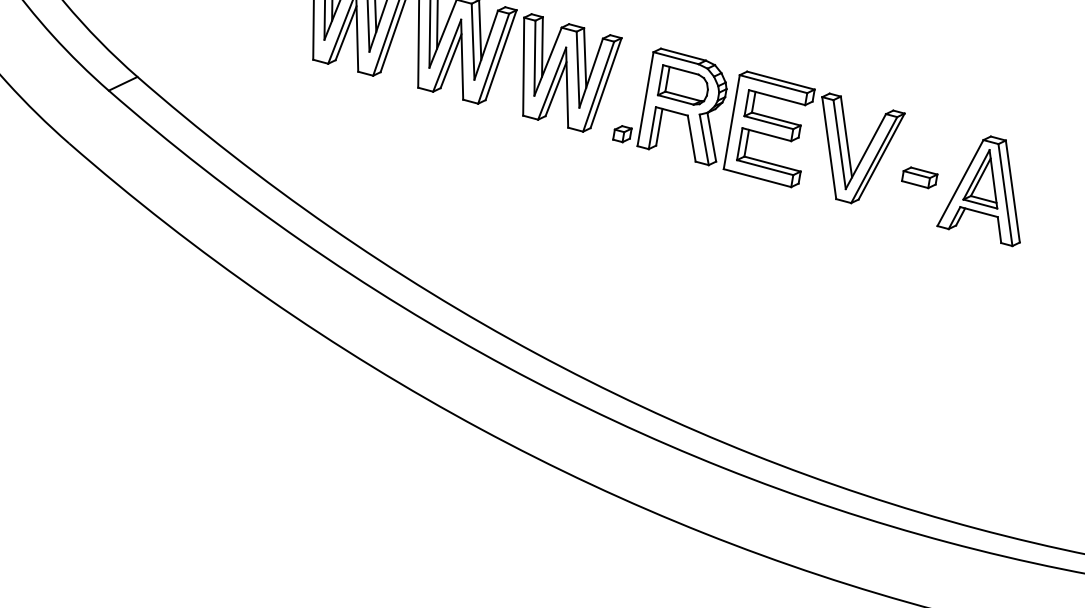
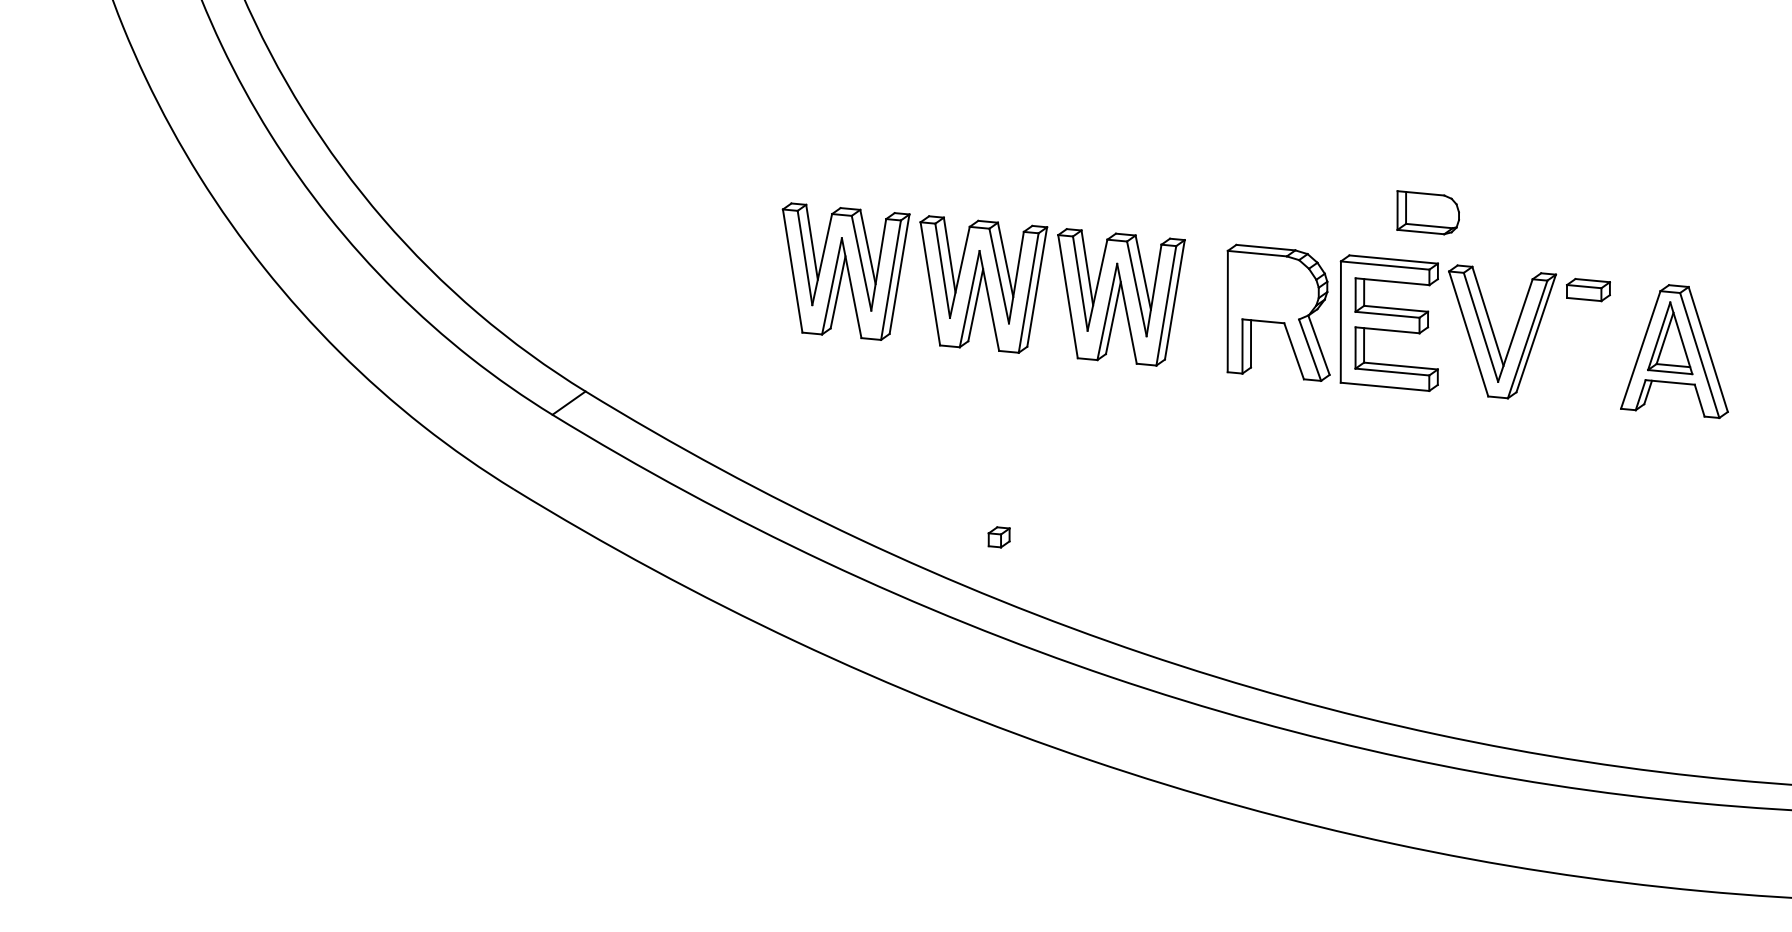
part: (683, 85) -> (1427, 212), moved
part: (621, 134) -> (998, 537), moved
part: (919, 178) -> (1588, 290), moved

